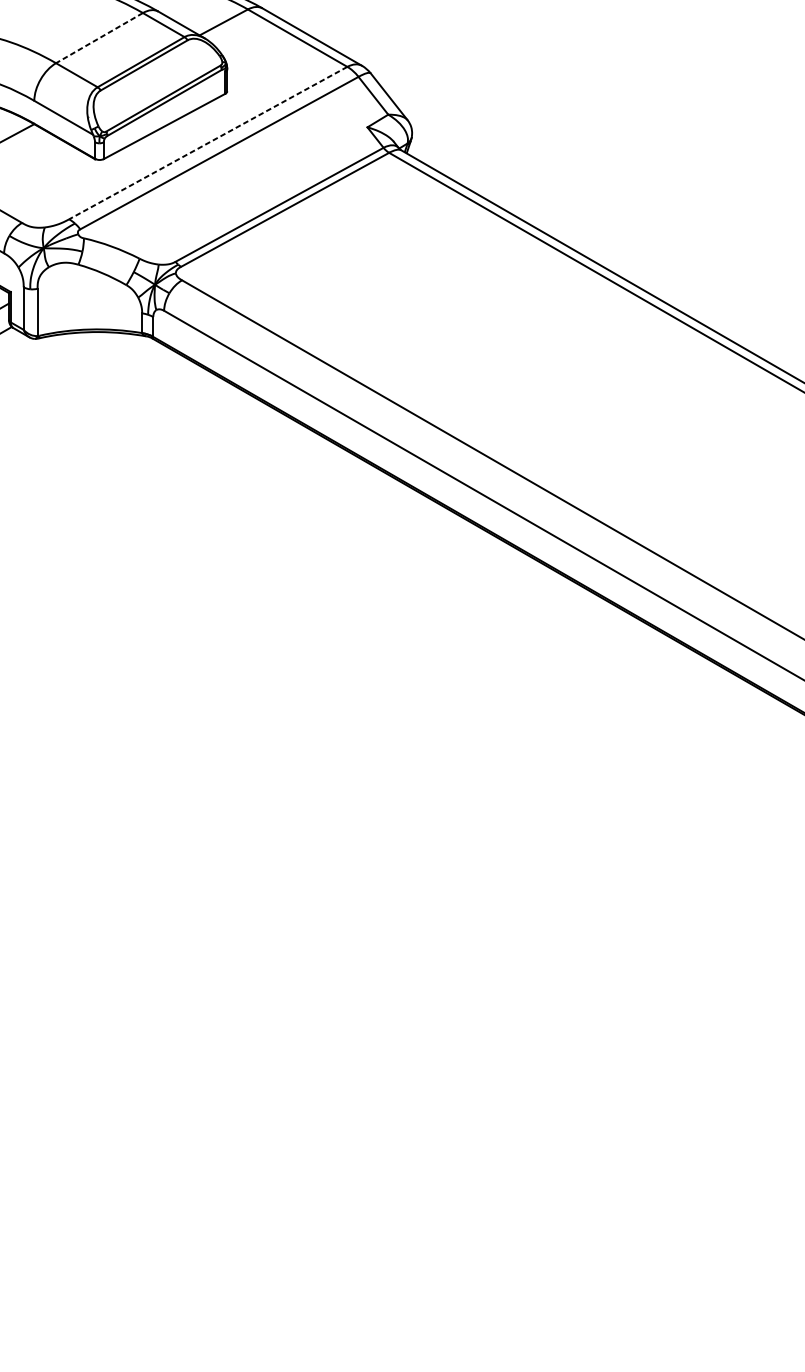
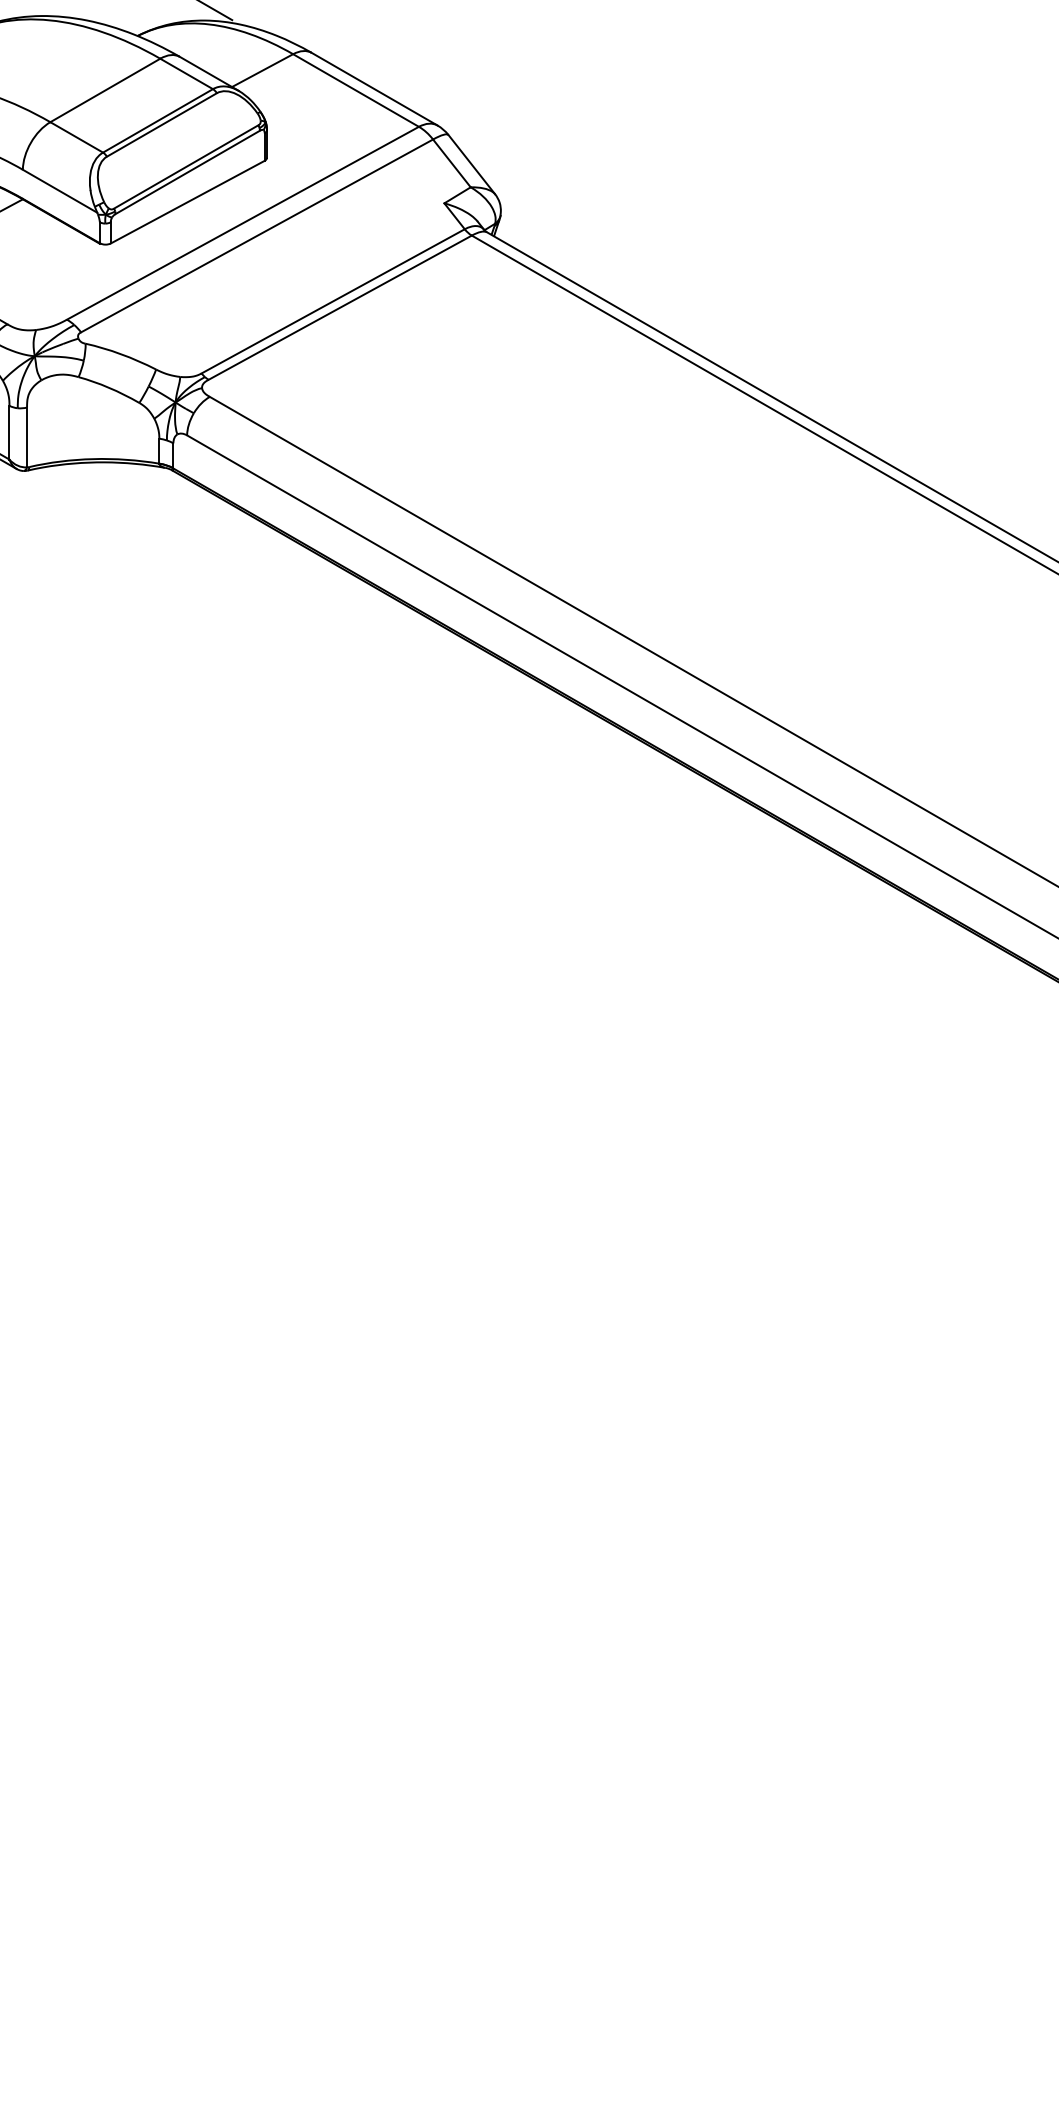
line: (98, 38) -> (104, 90), dashed -> solid
line: (207, 143) -> (242, 223), dashed -> solid

